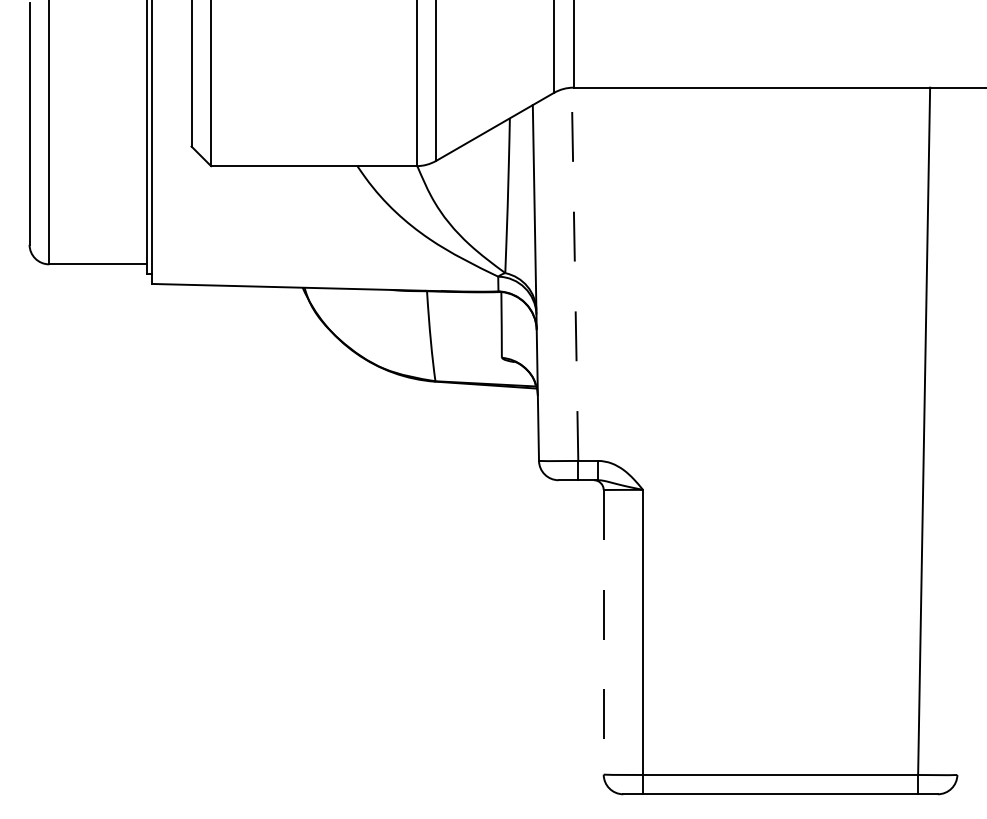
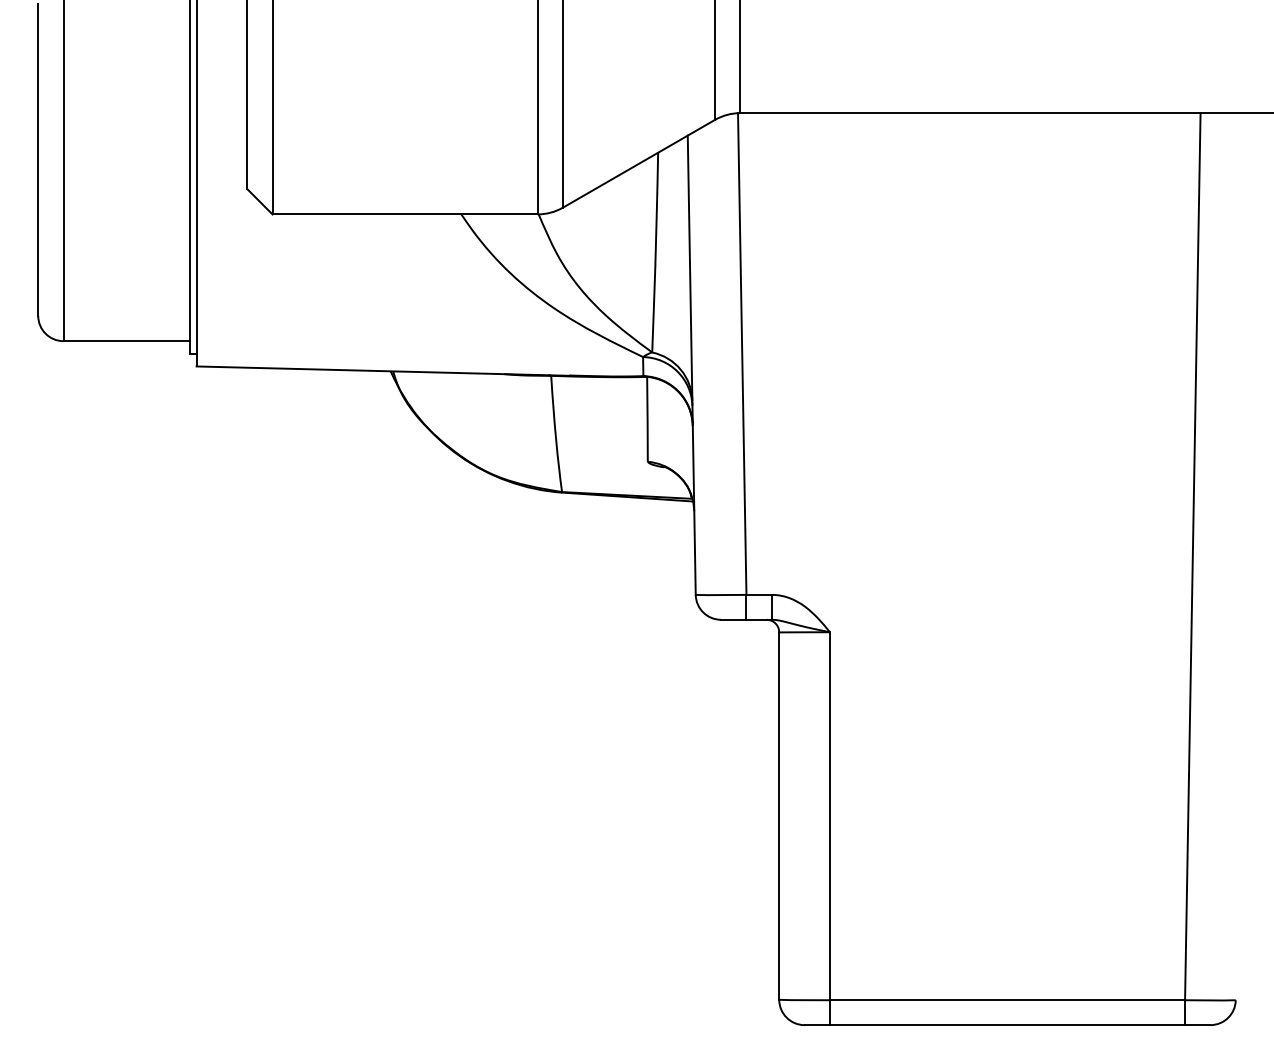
line: (575, 274) -> (742, 354), dashed -> solid
line: (603, 632) -> (778, 816), dashed -> solid

